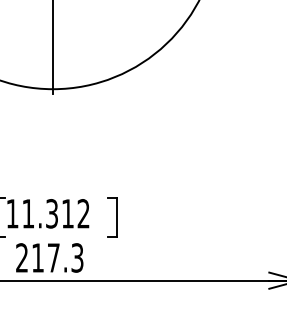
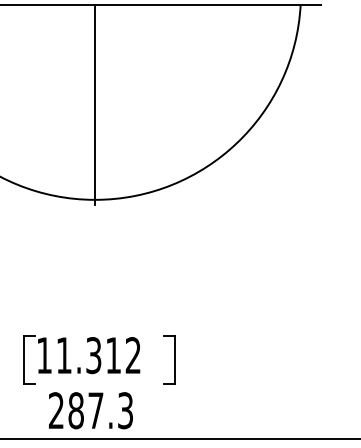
text: (37, 257) -> (75, 410), 217.3 -> 287.3

